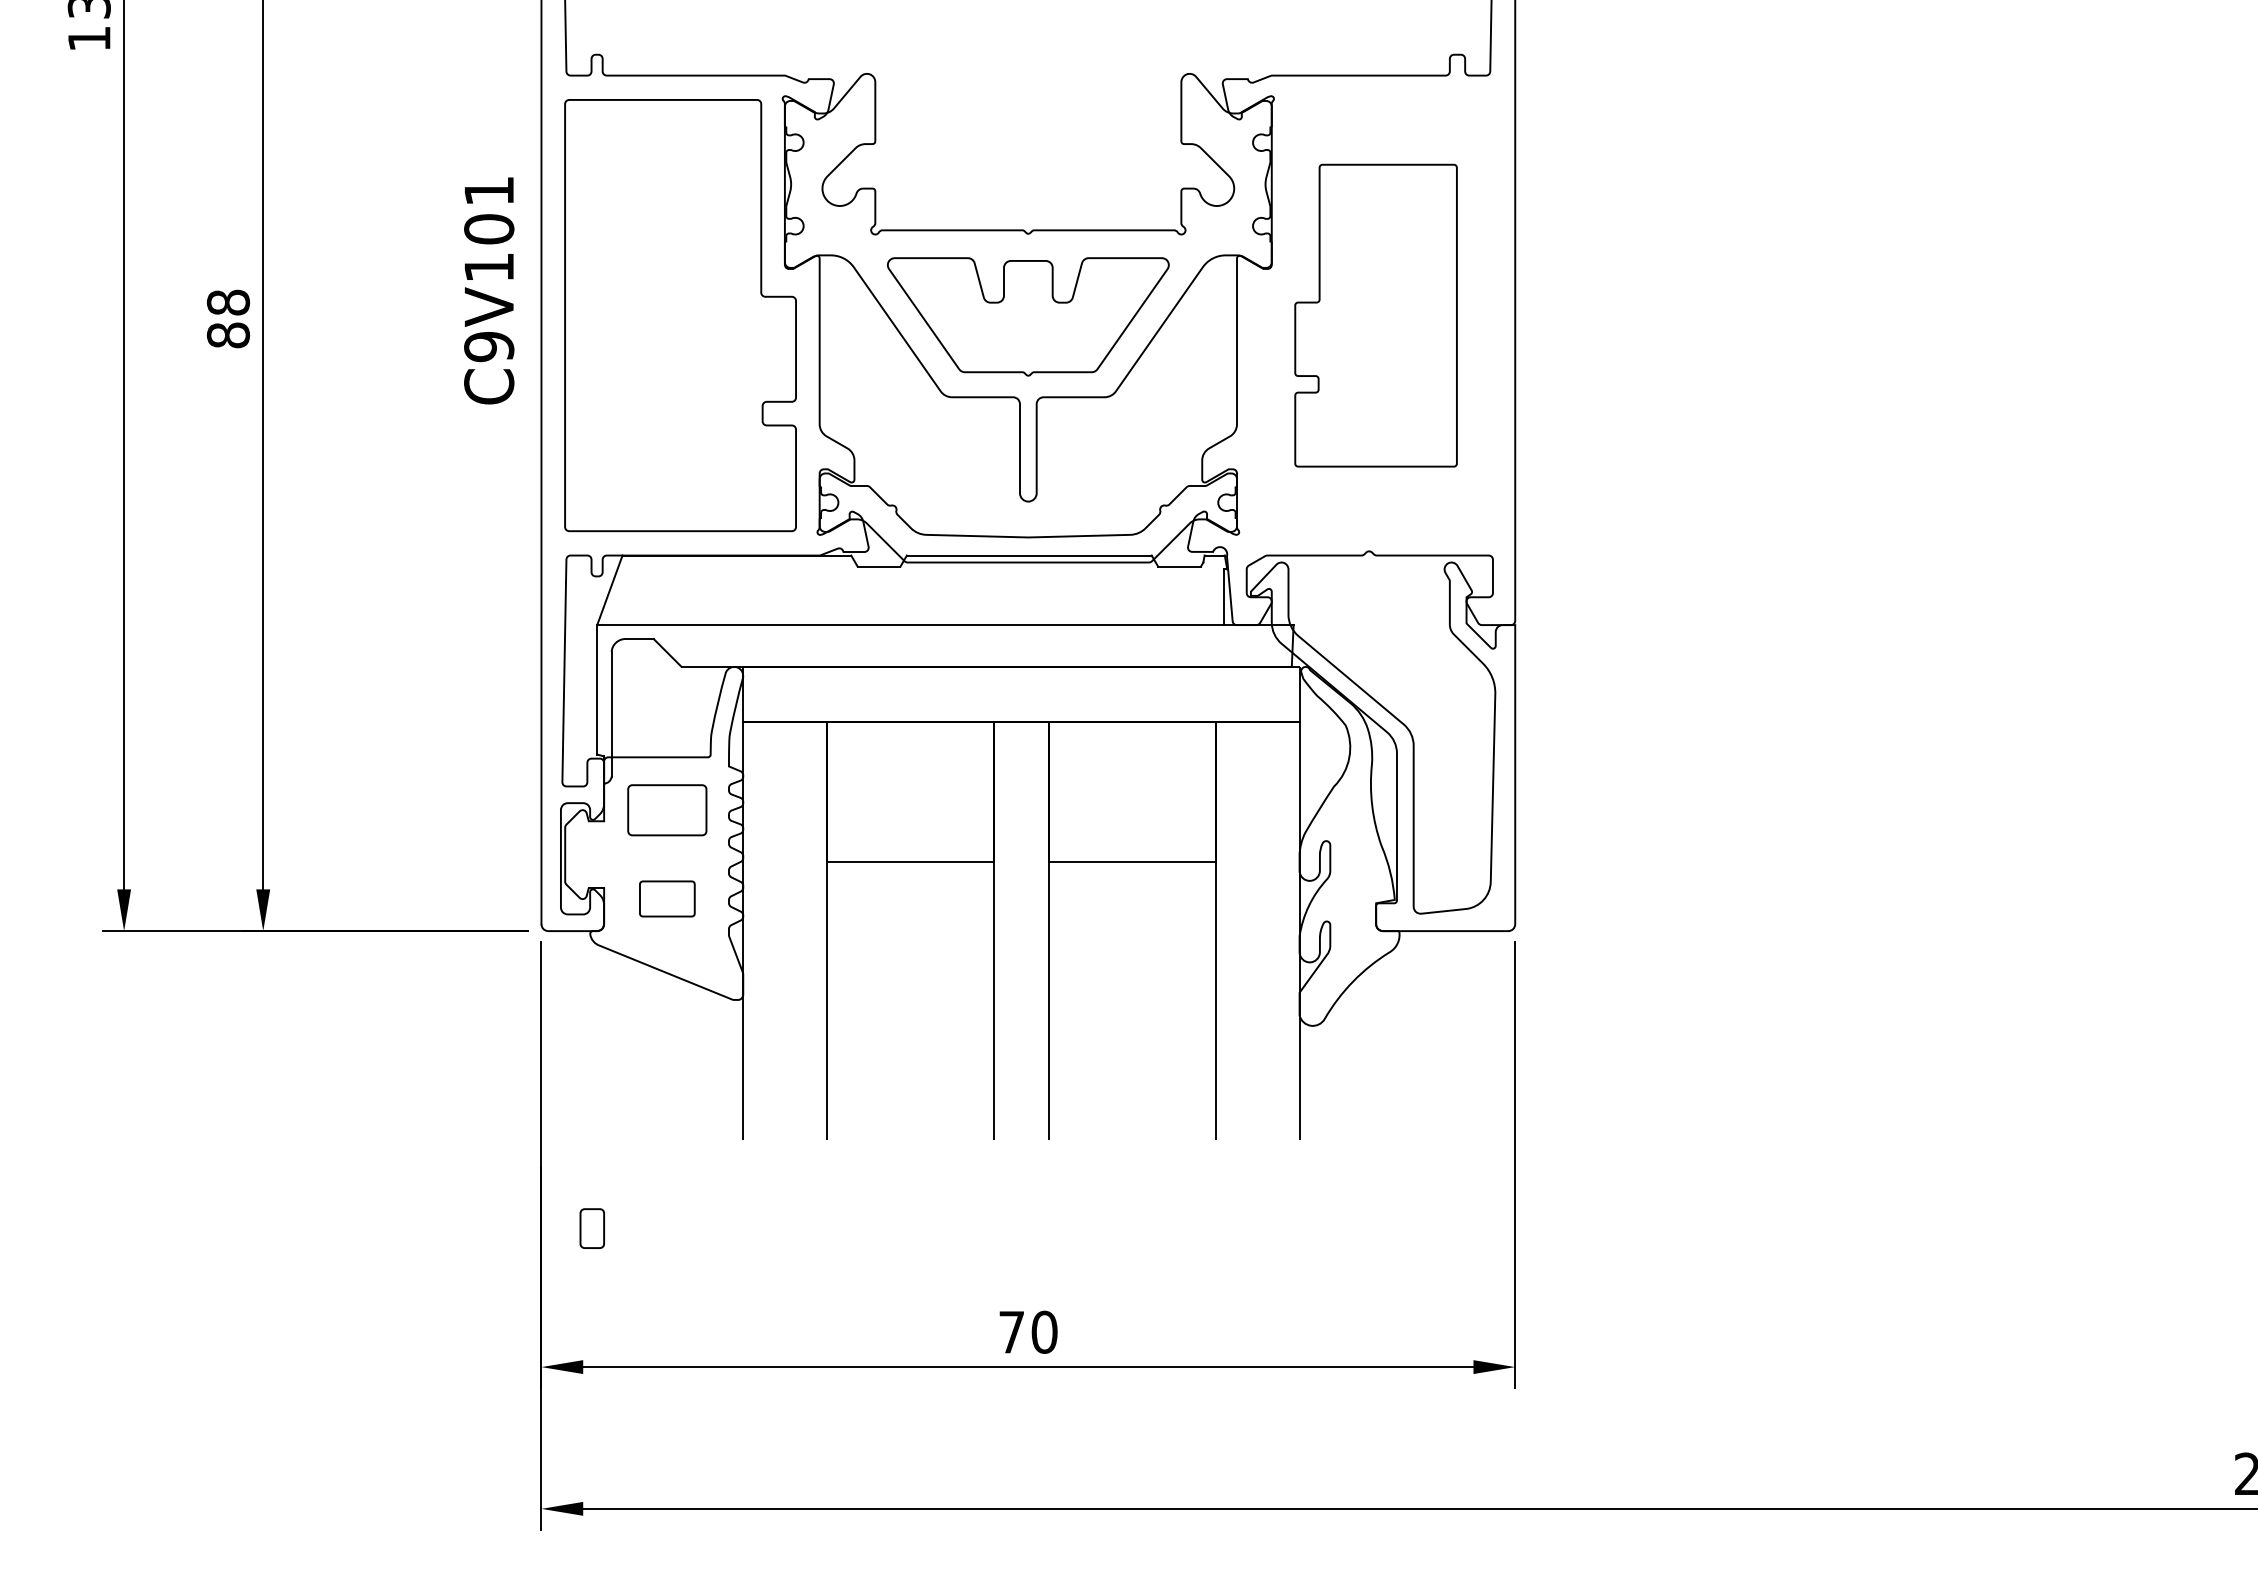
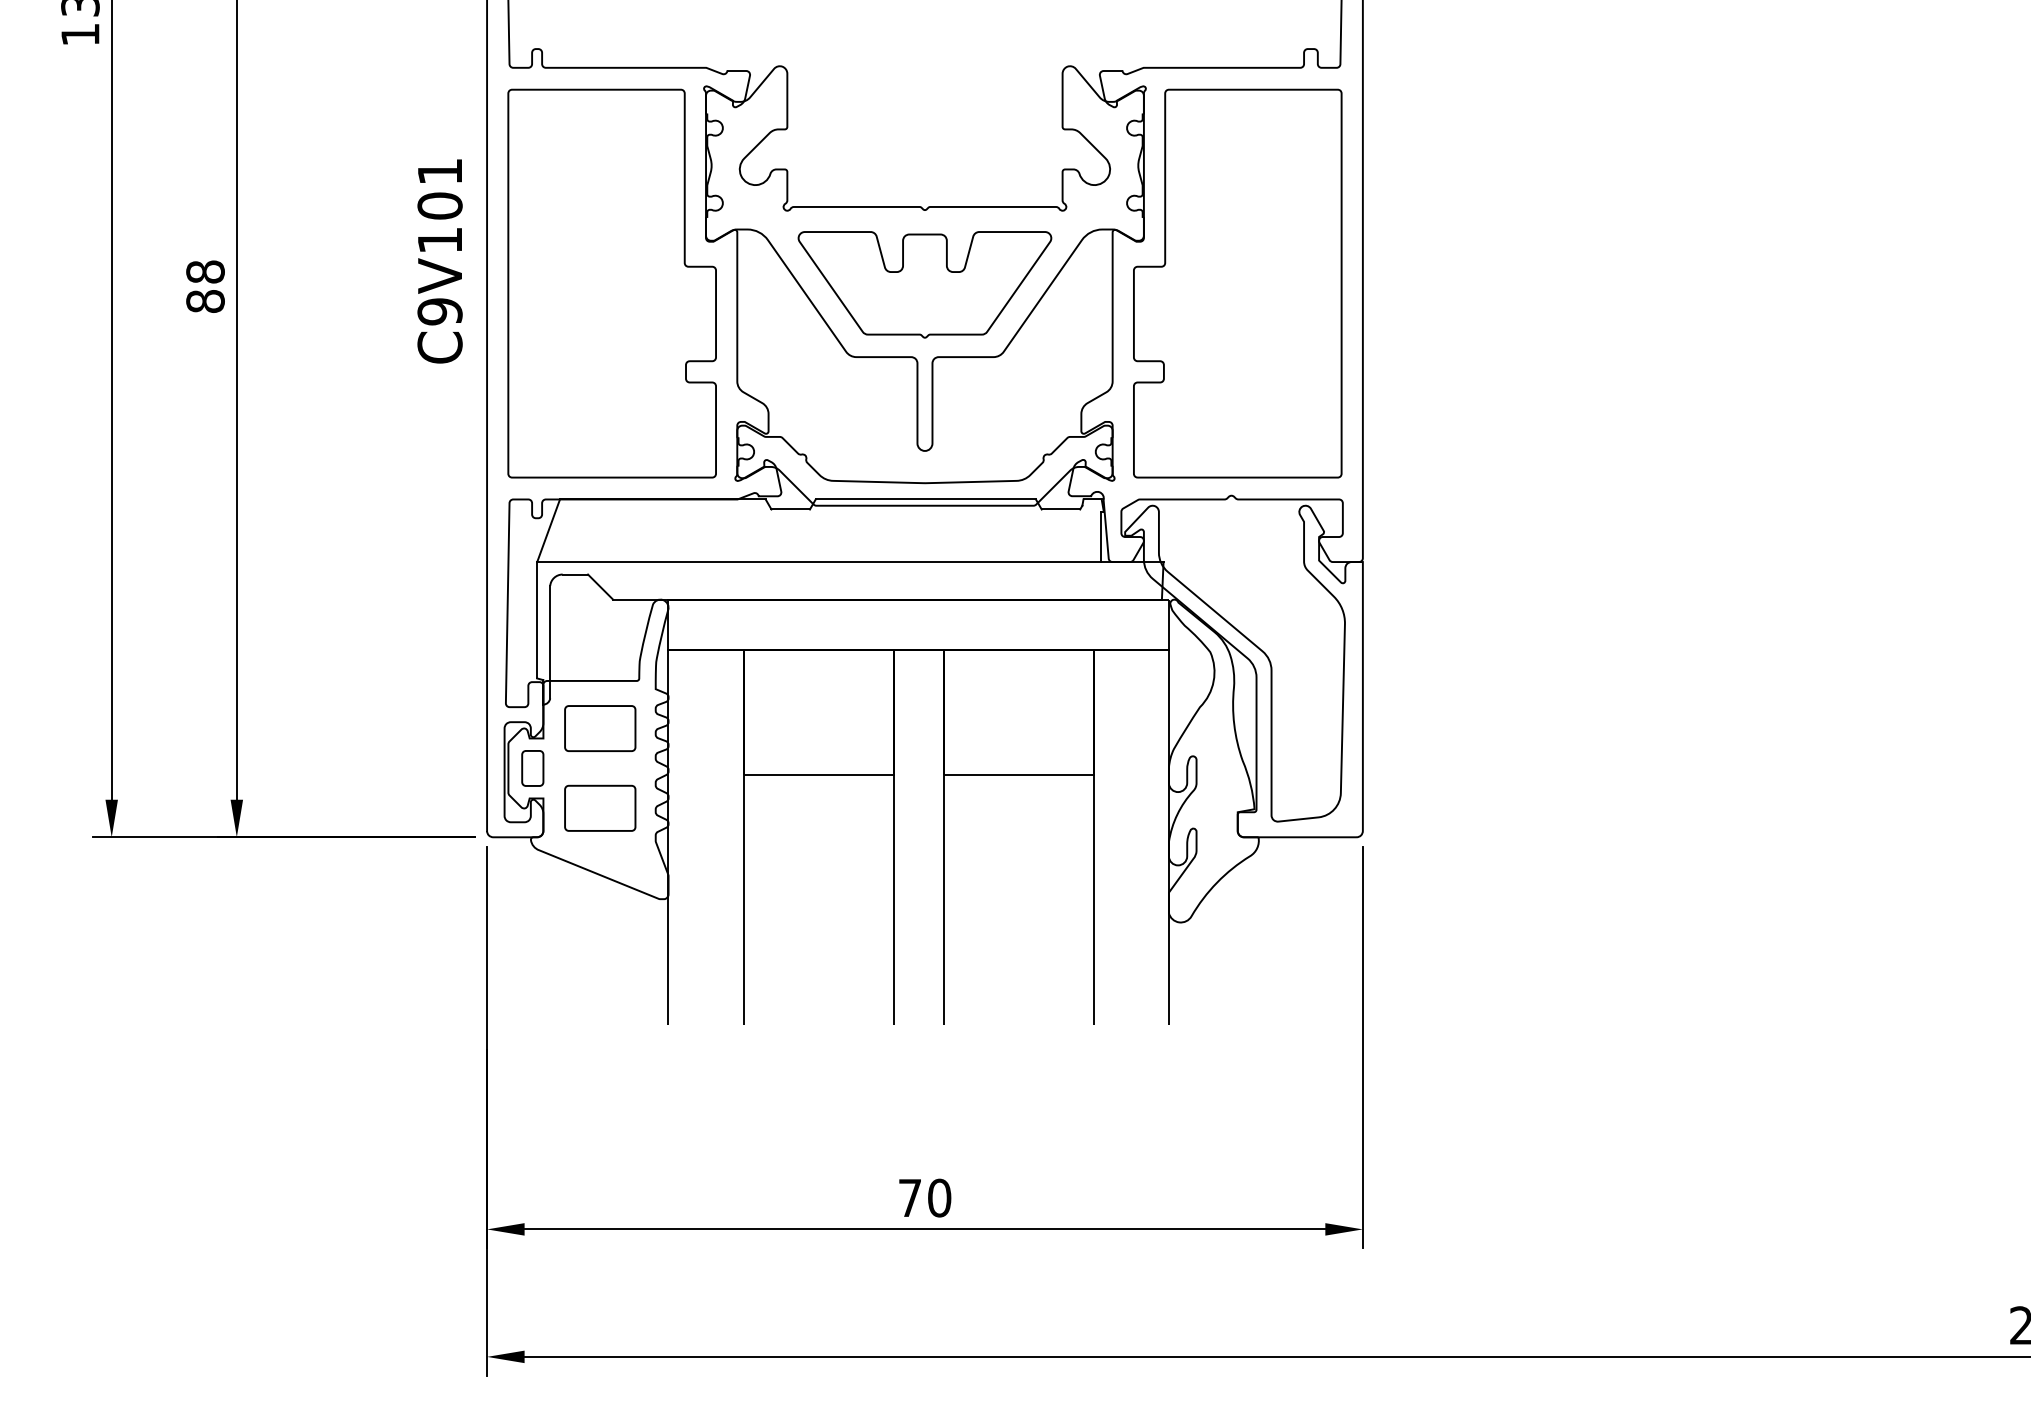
part: (1375, 315) -> (1237, 283), size x1.43
part: (667, 898) -> (600, 807), size x1.43
part: (591, 1228) -> (532, 768), moved

